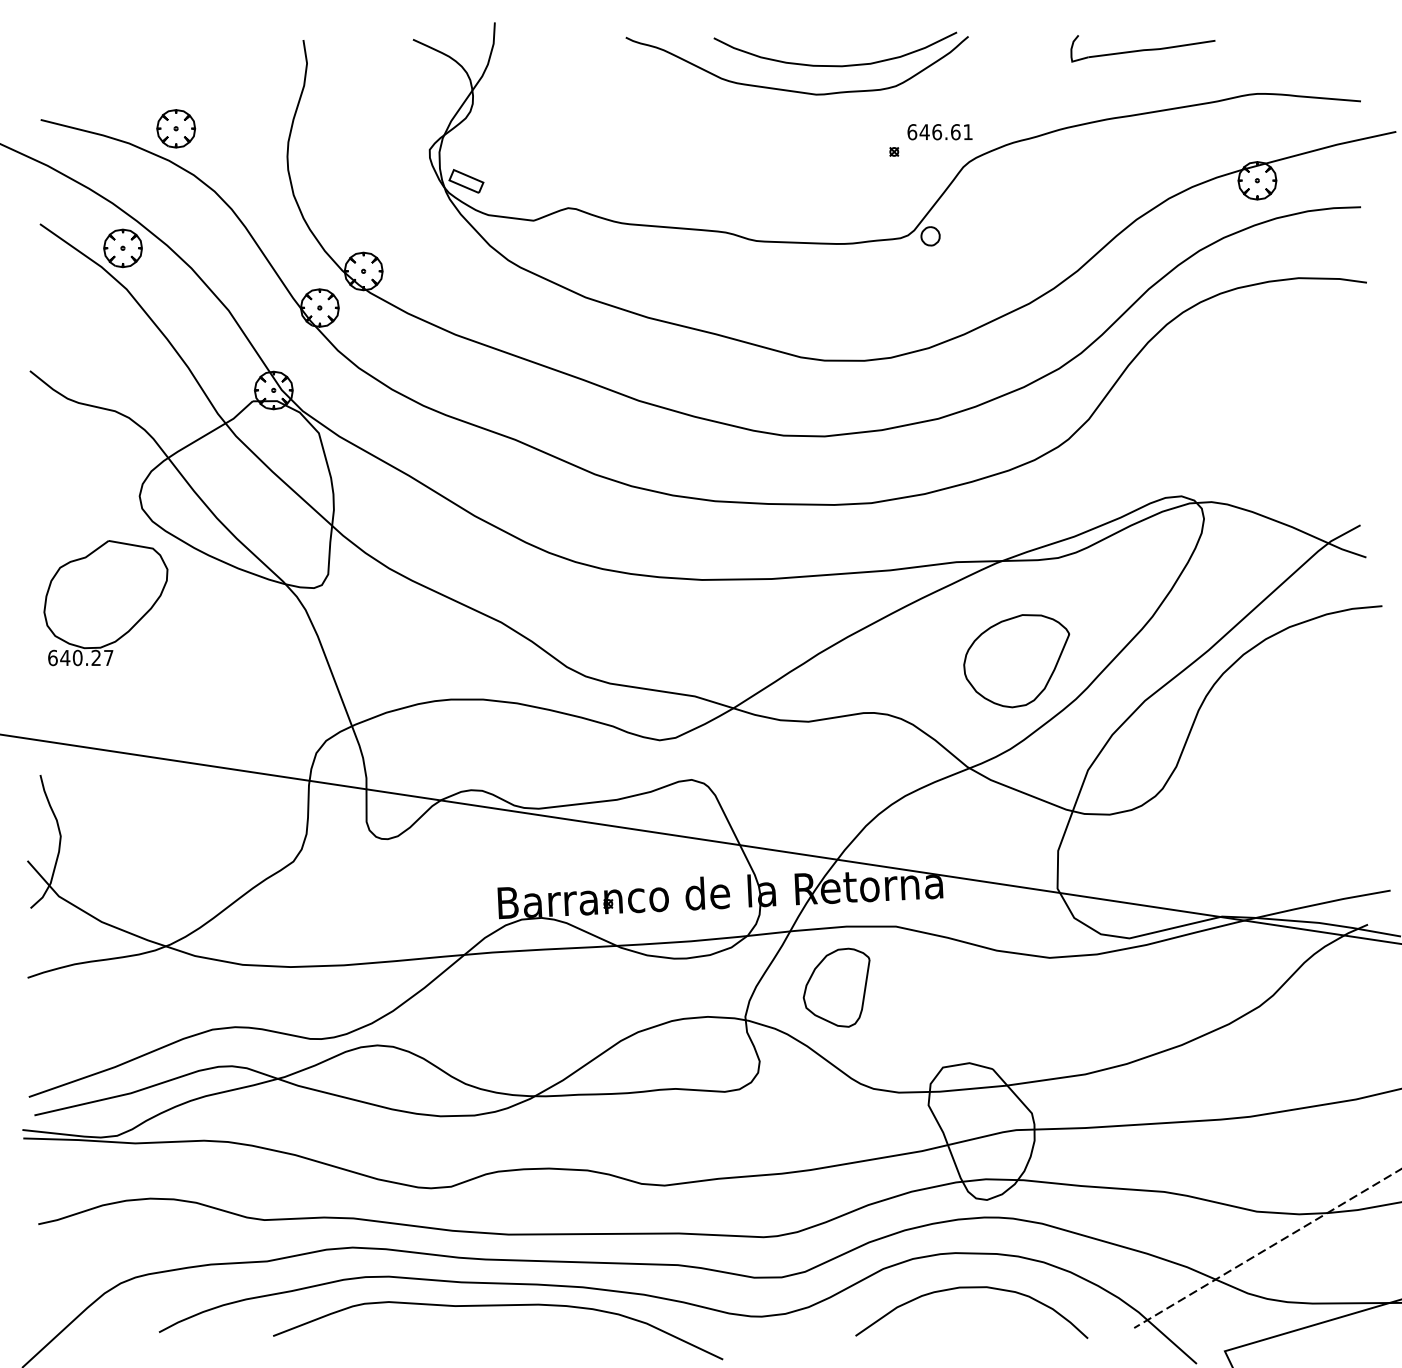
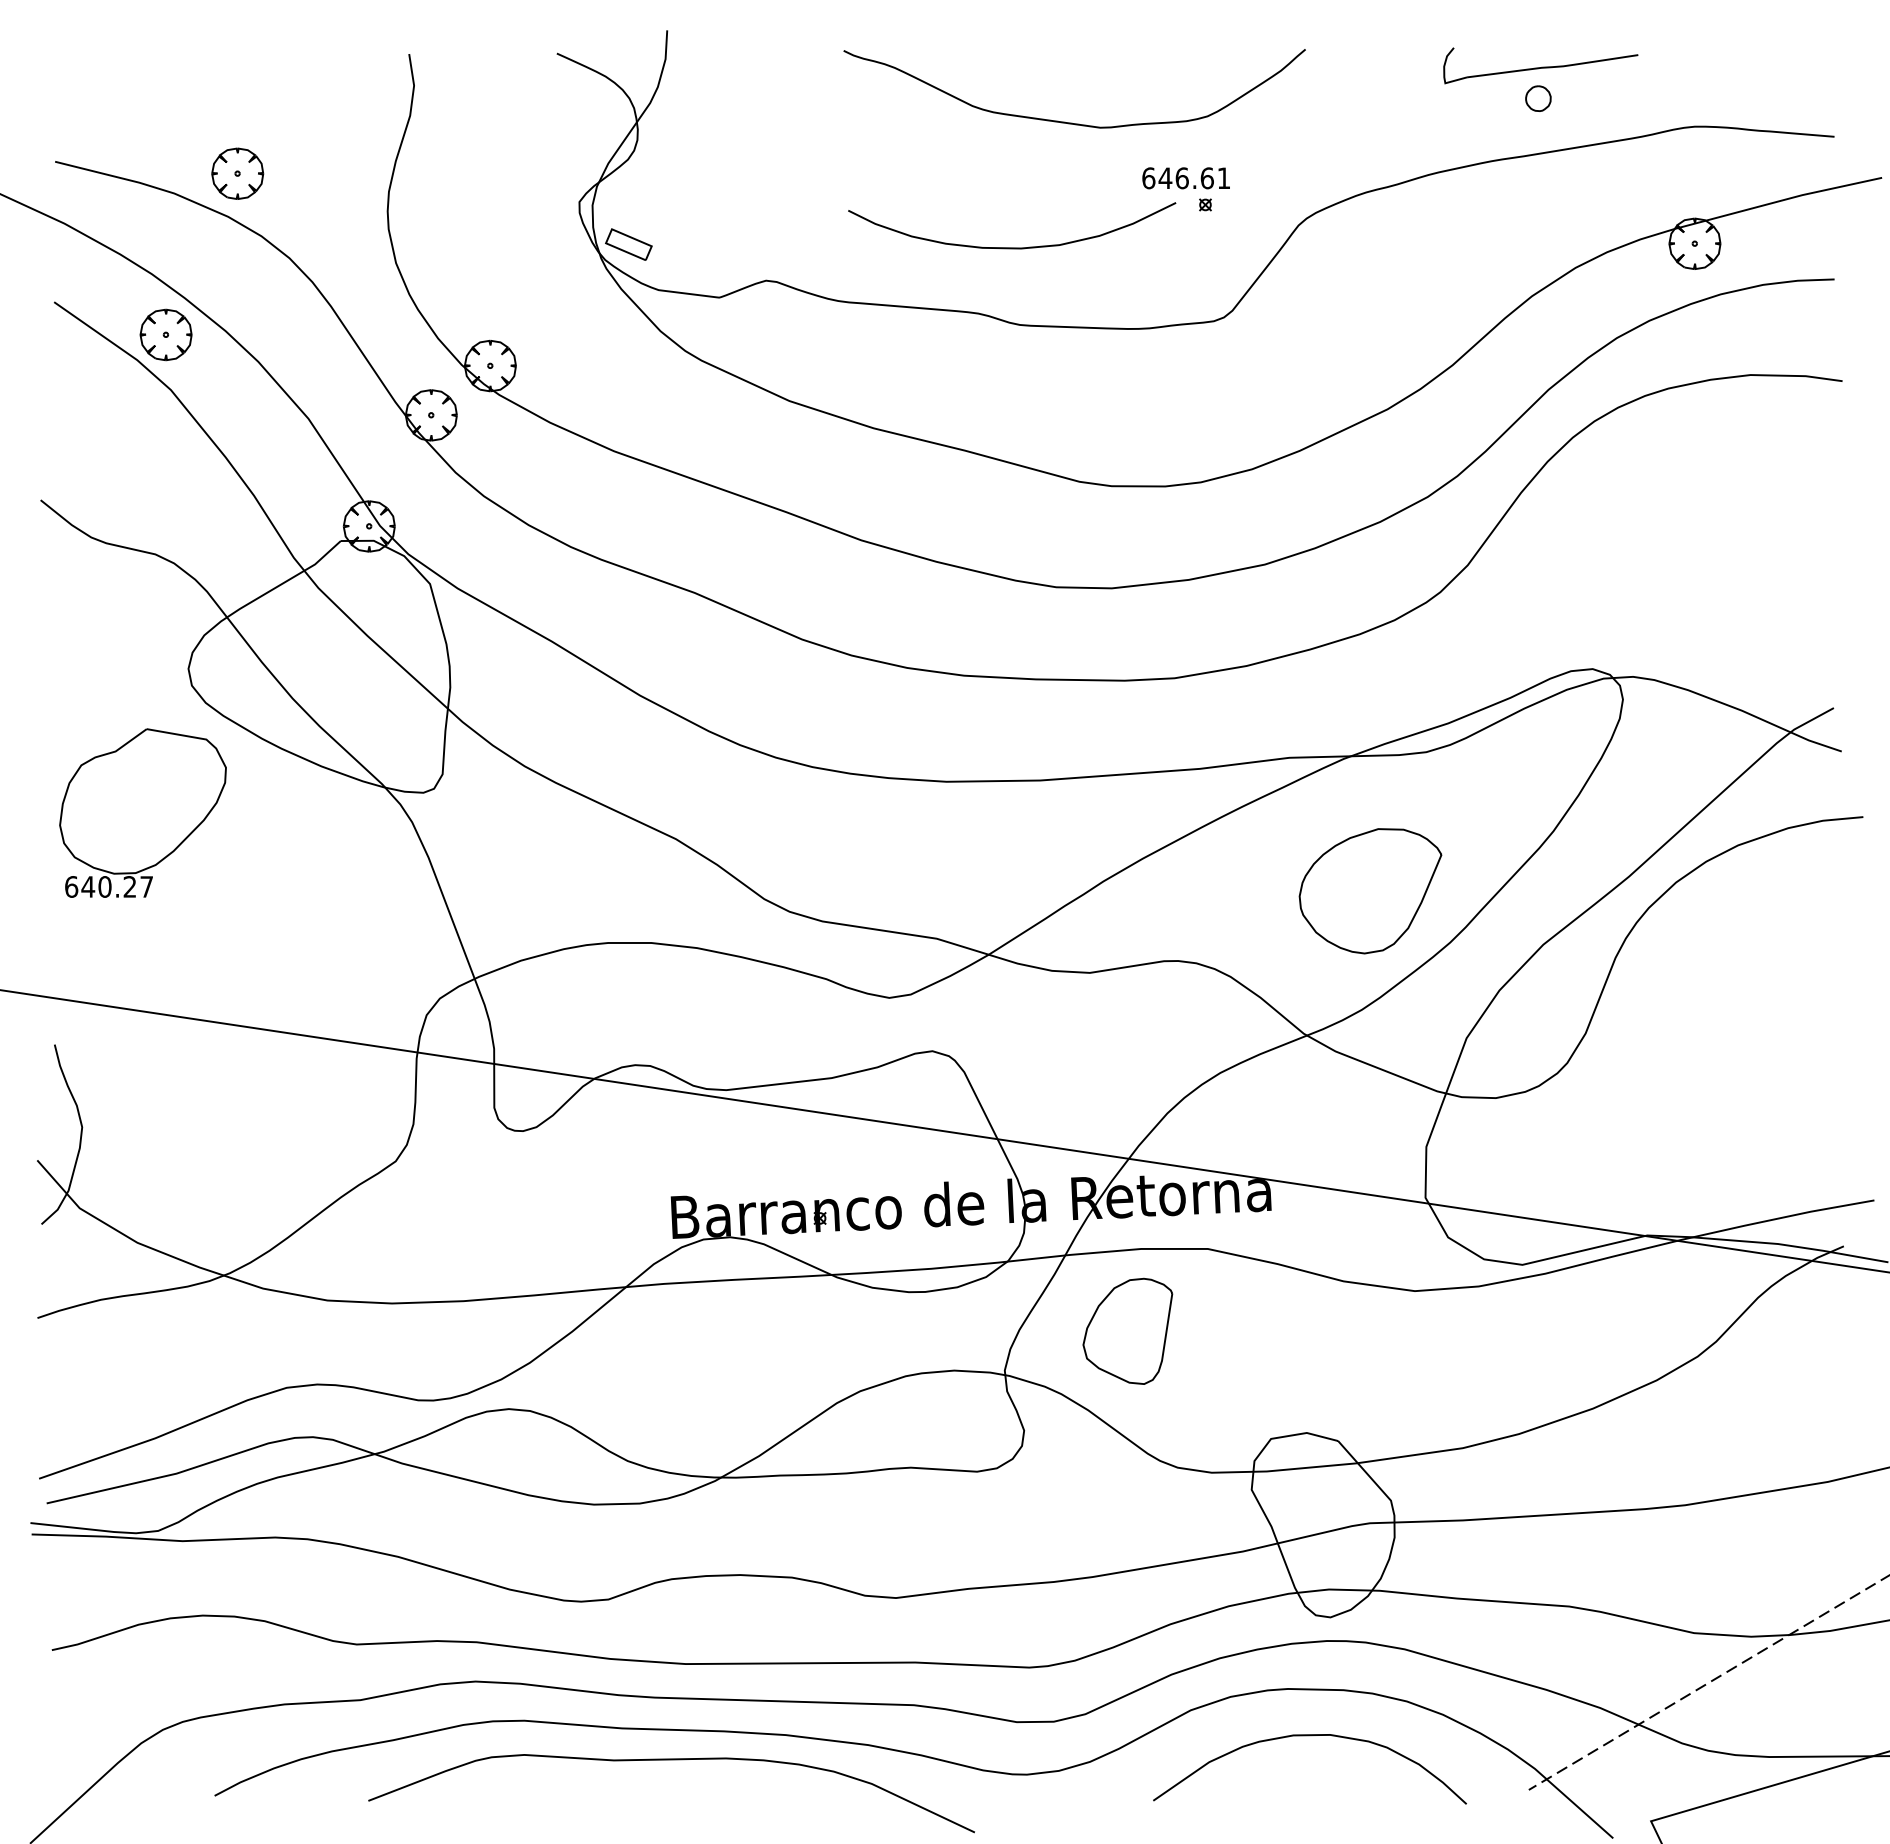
curve: (835, 65) -> (1012, 247), moved
text: (939, 132) -> (1185, 178), moved
part: (930, 236) -> (1538, 98), moved

